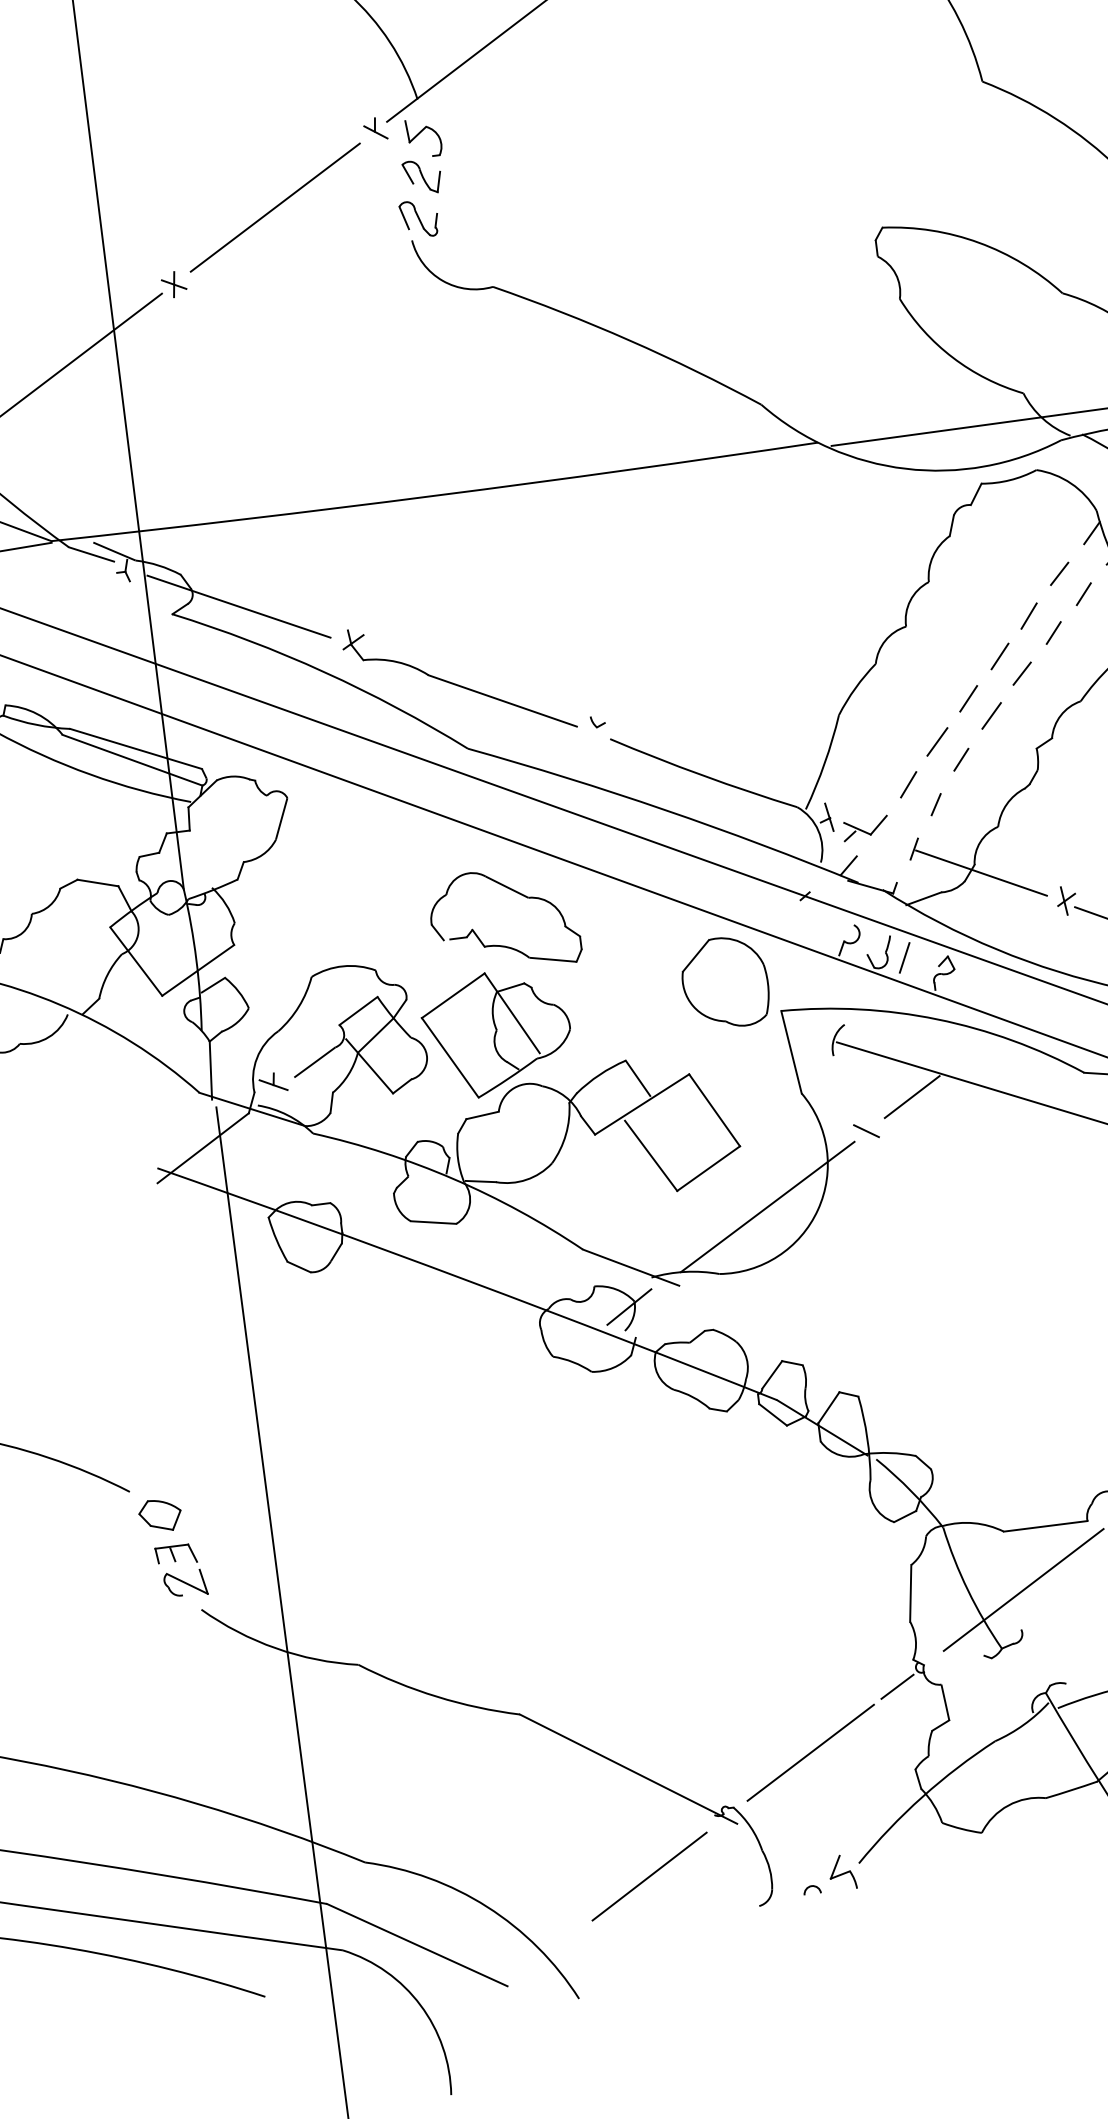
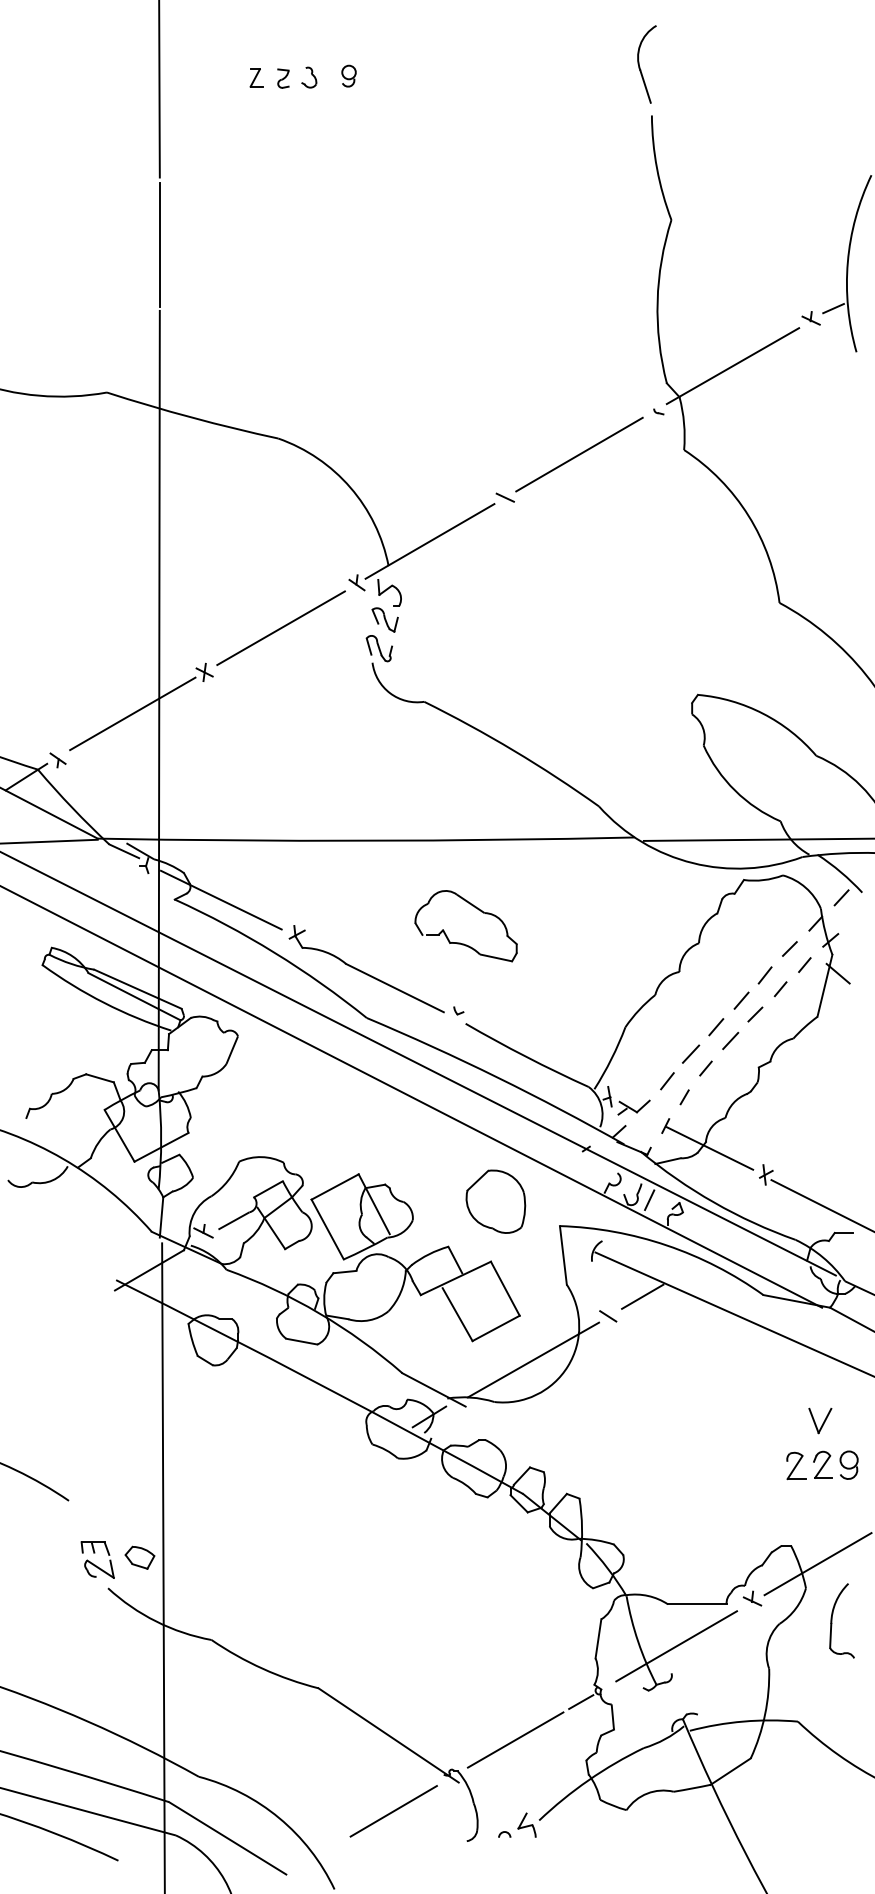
part: (499, 944) -> (460, 942), moved
part: (724, 982) -> (495, 1201), moved
part: (159, 1515) -> (139, 1557), moved

